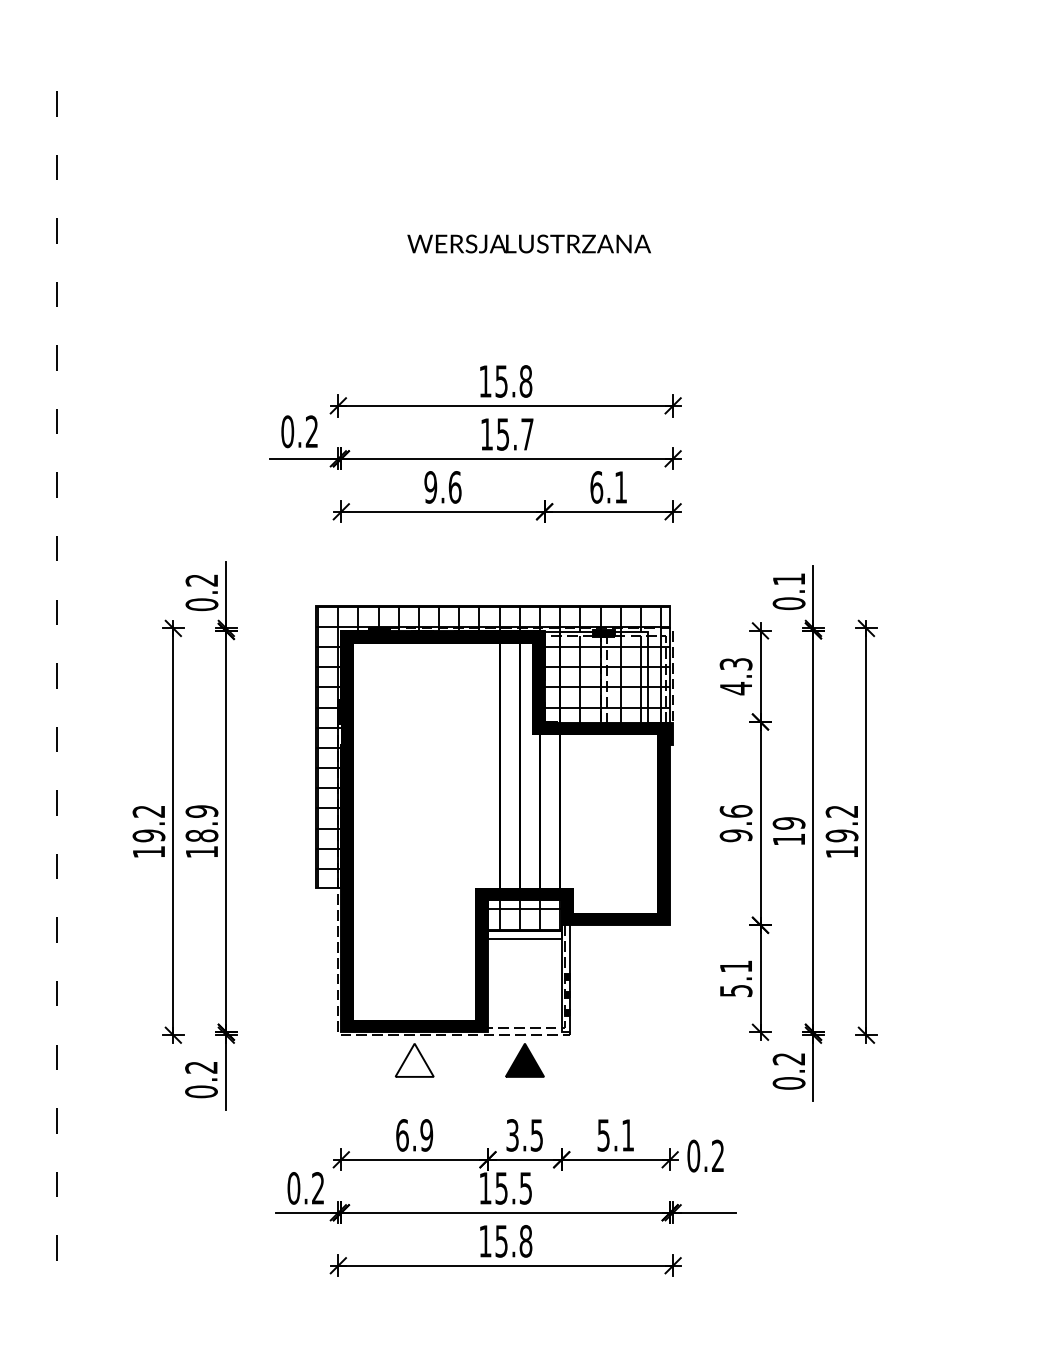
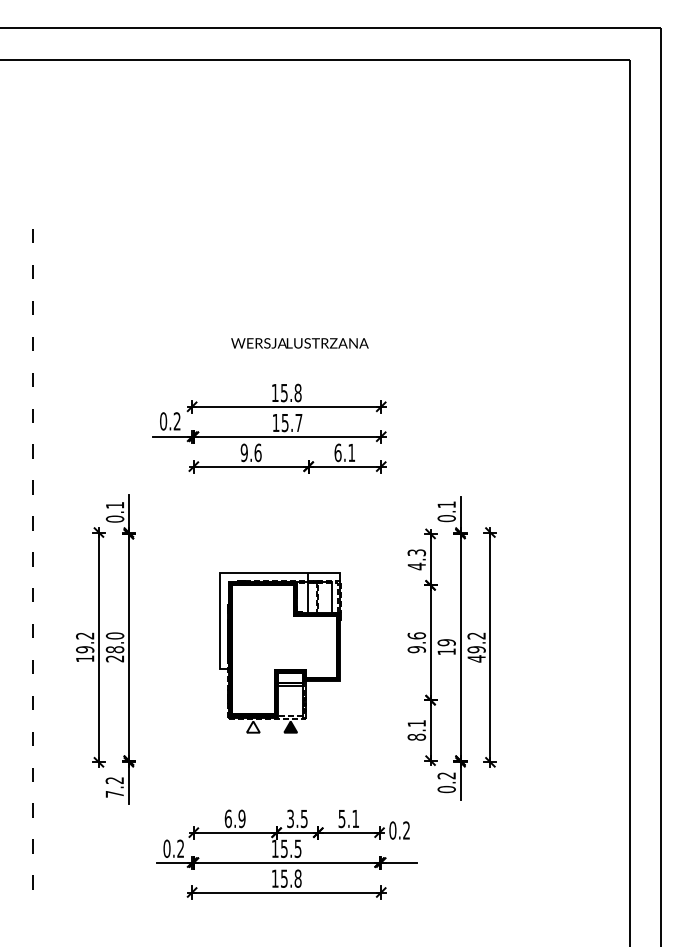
text: (528, 244) -> (299, 343), moved
text: (200, 580) -> (114, 505), 0.2 -> 0.1
text: (200, 831) -> (114, 647), 18.9 -> 28.0
part: (494, 840) -> (280, 652), size x0.6
text: (841, 851) -> (476, 658), 19.2 -> 49.2
text: (735, 989) -> (416, 736), 5.1 -> 8.1
text: (200, 1090) -> (114, 793), 0.2 -> 7.2

